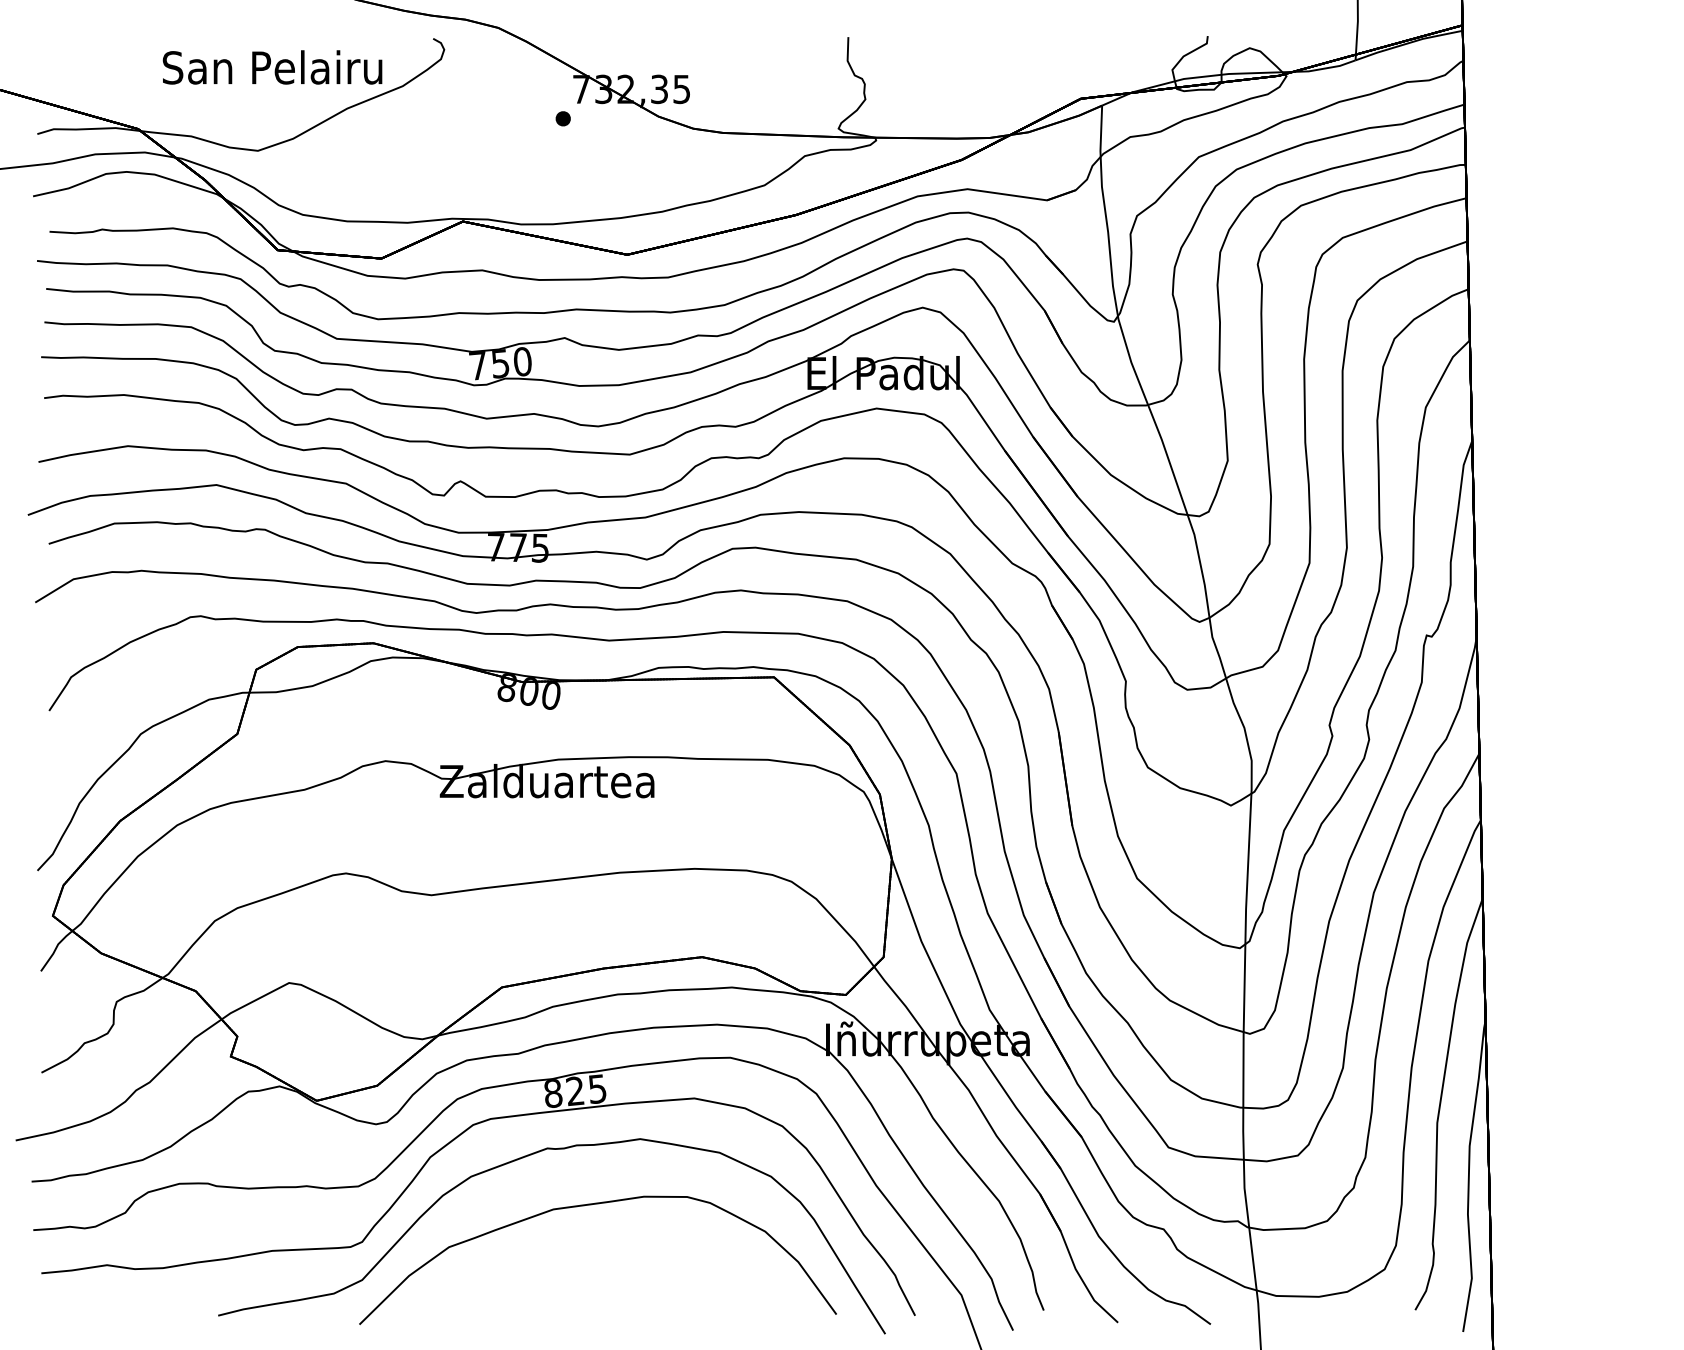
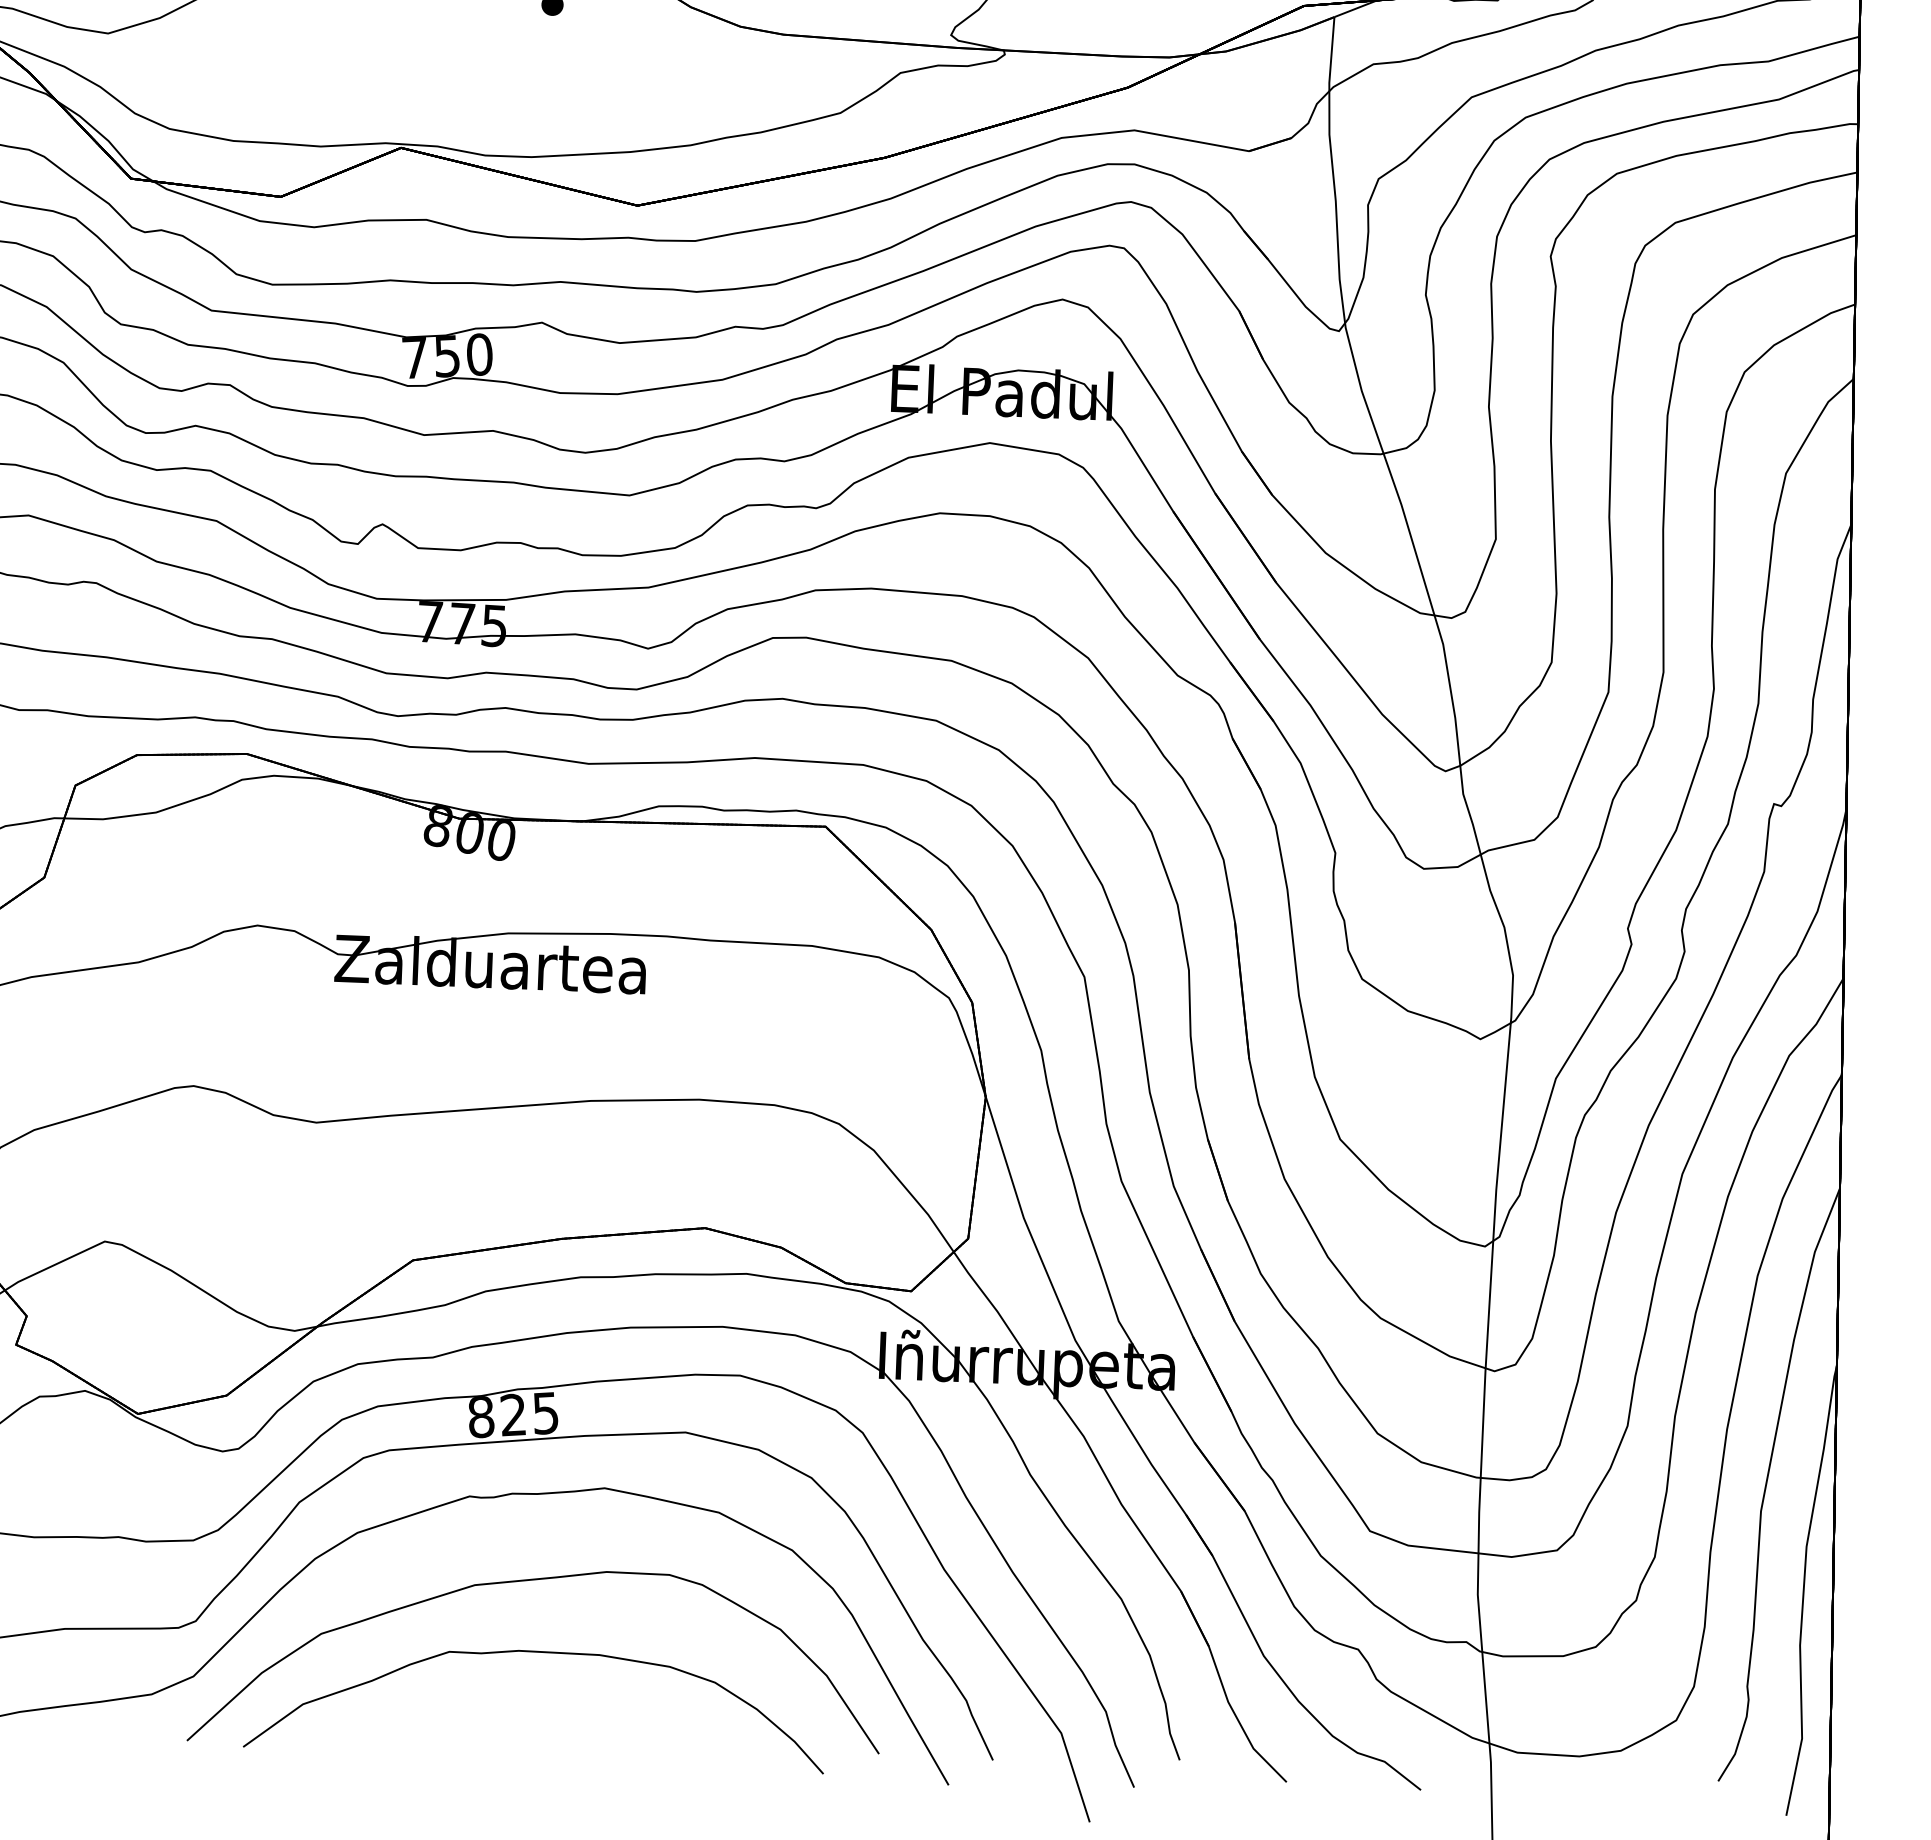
part: (598, 1254) -> (537, 1653), added

